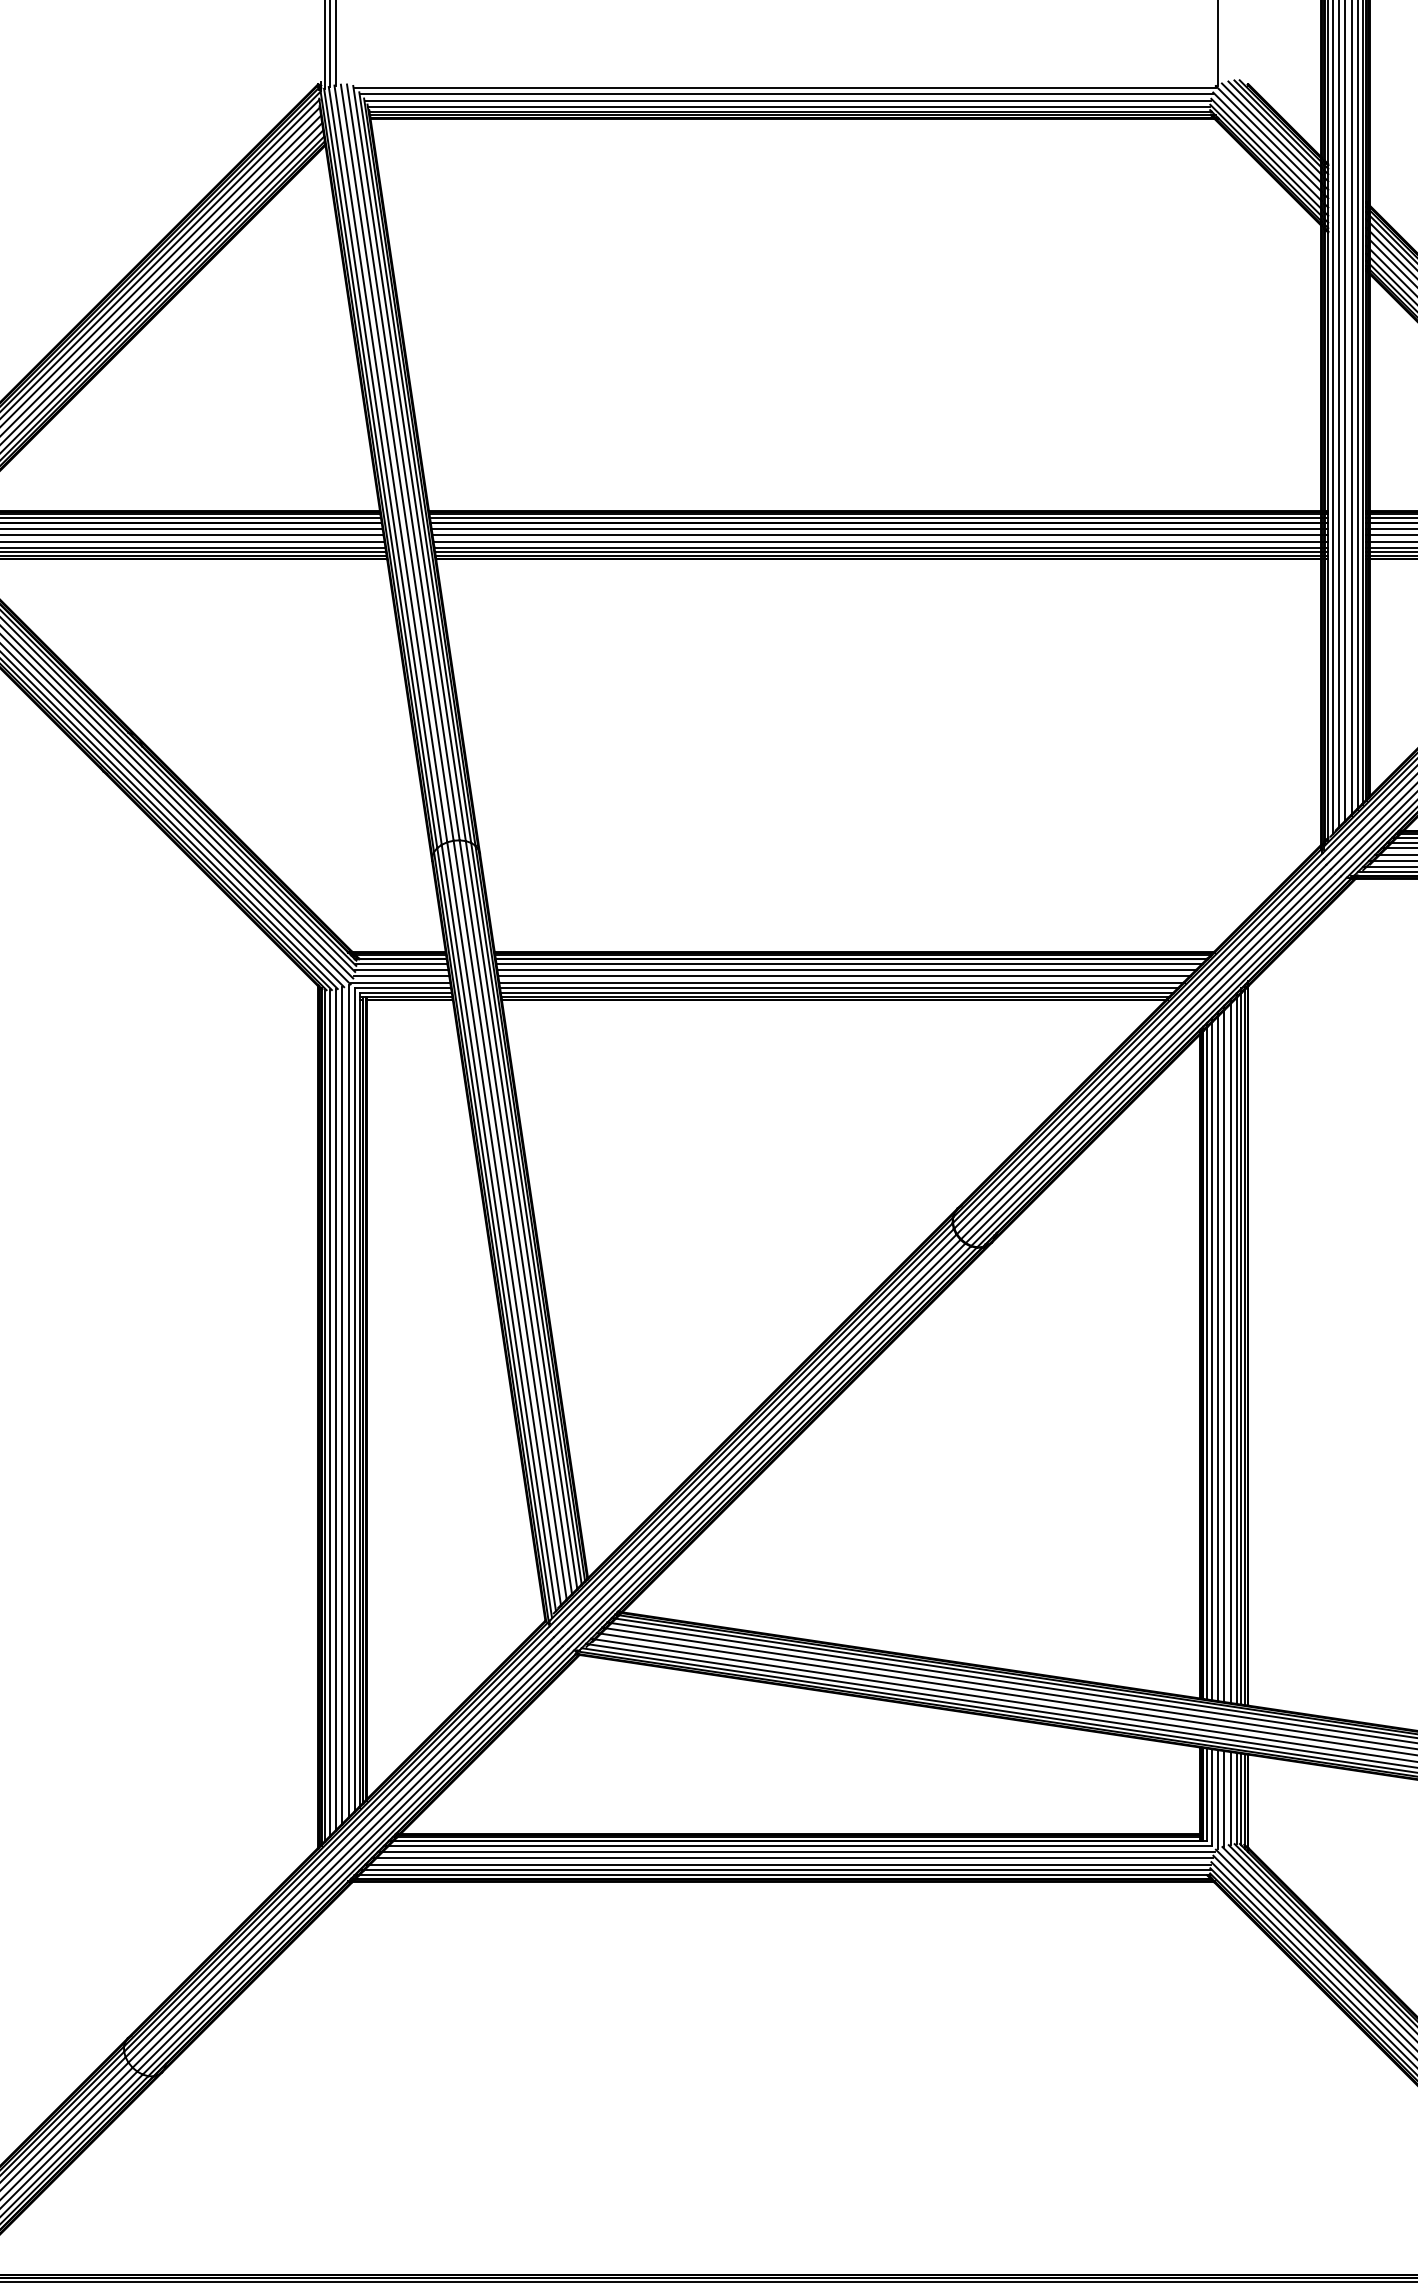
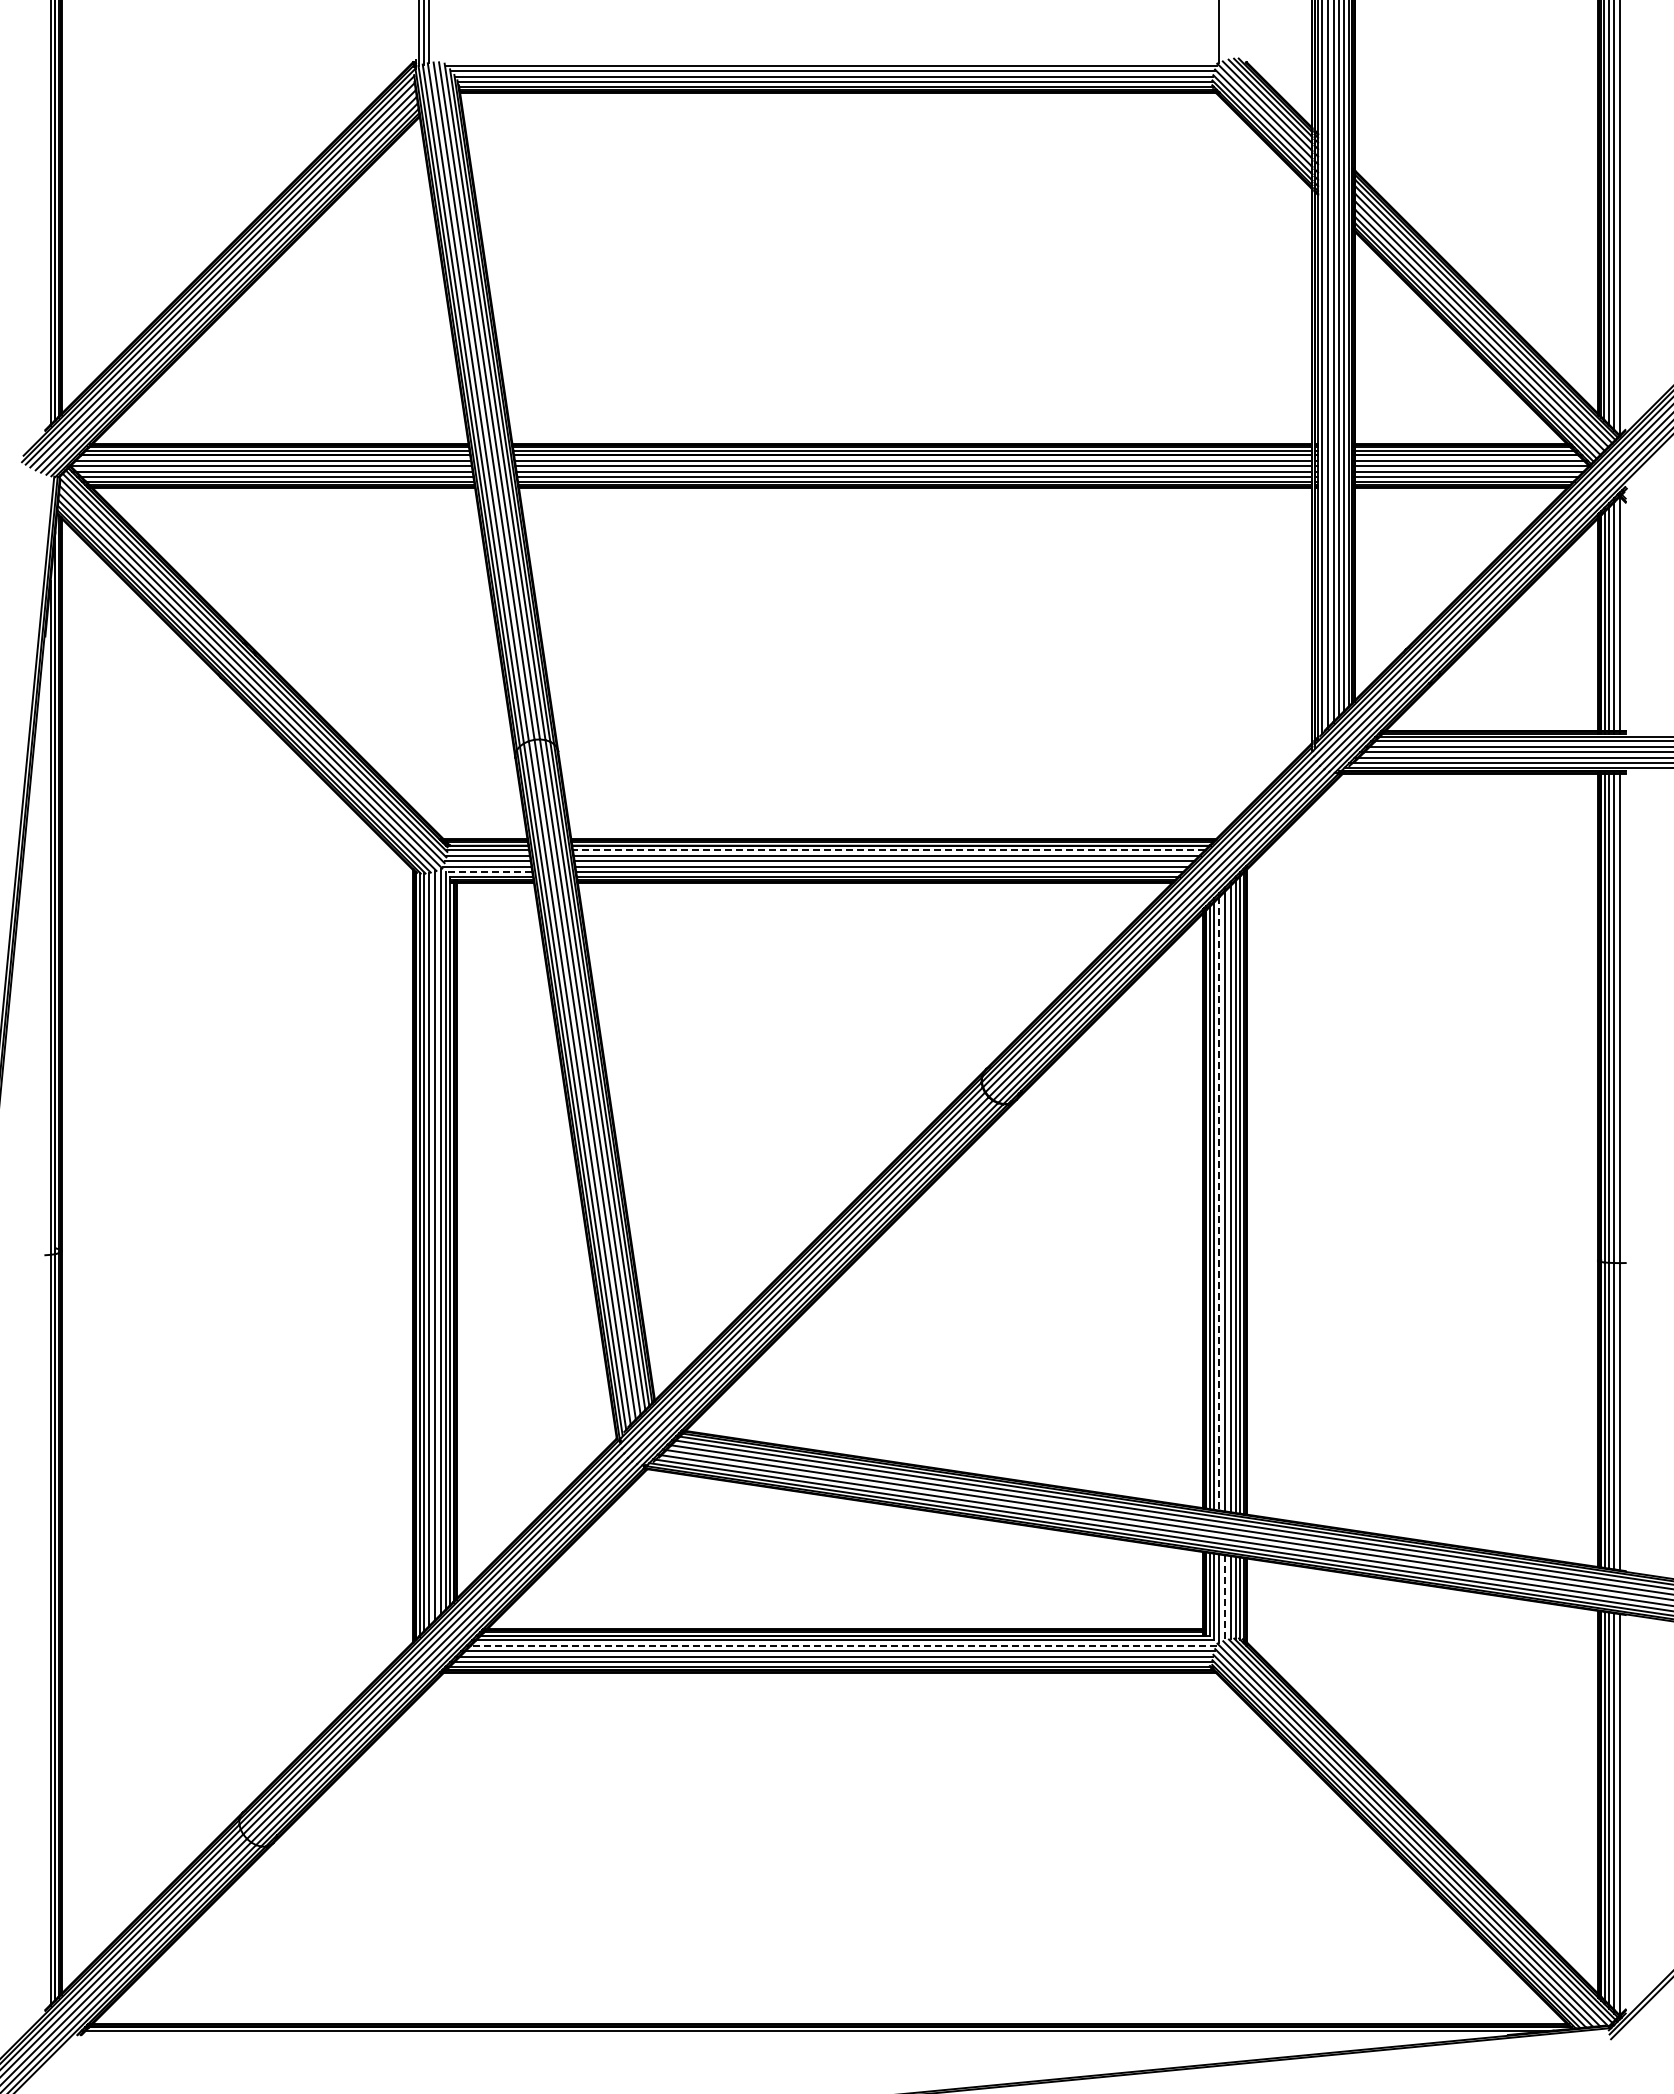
line: (848, 964) -> (888, 850), solid -> dashed
line: (402, 988) -> (488, 872), solid -> dashed
line: (1218, 1358) -> (1219, 1203), solid -> dashed
line: (1223, 1799) -> (1224, 1598), solid -> dashed
line: (799, 1851) -> (844, 1645), solid -> dashed

